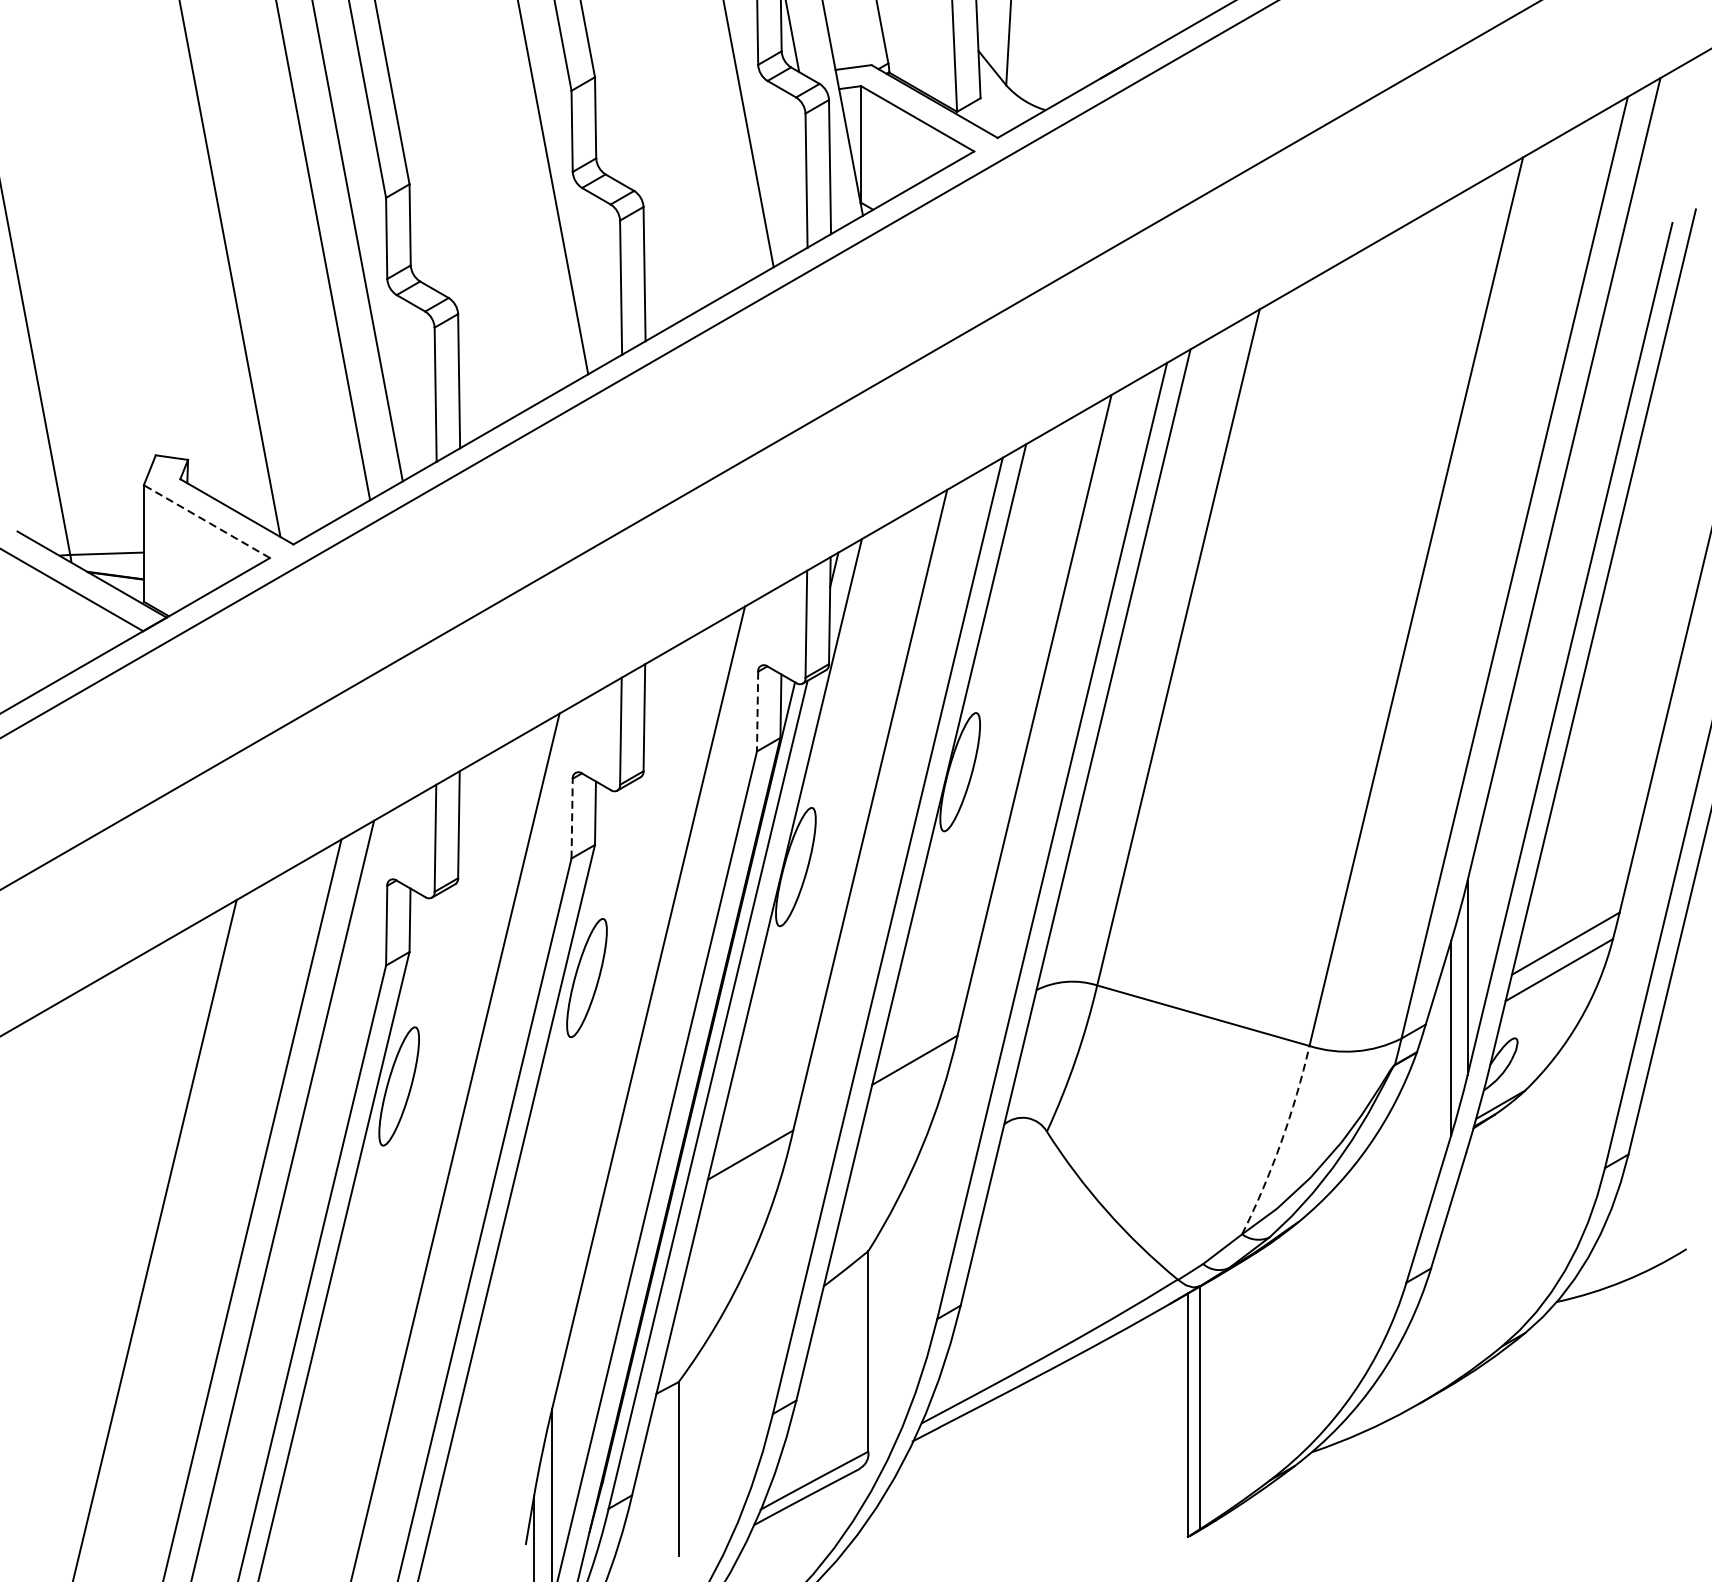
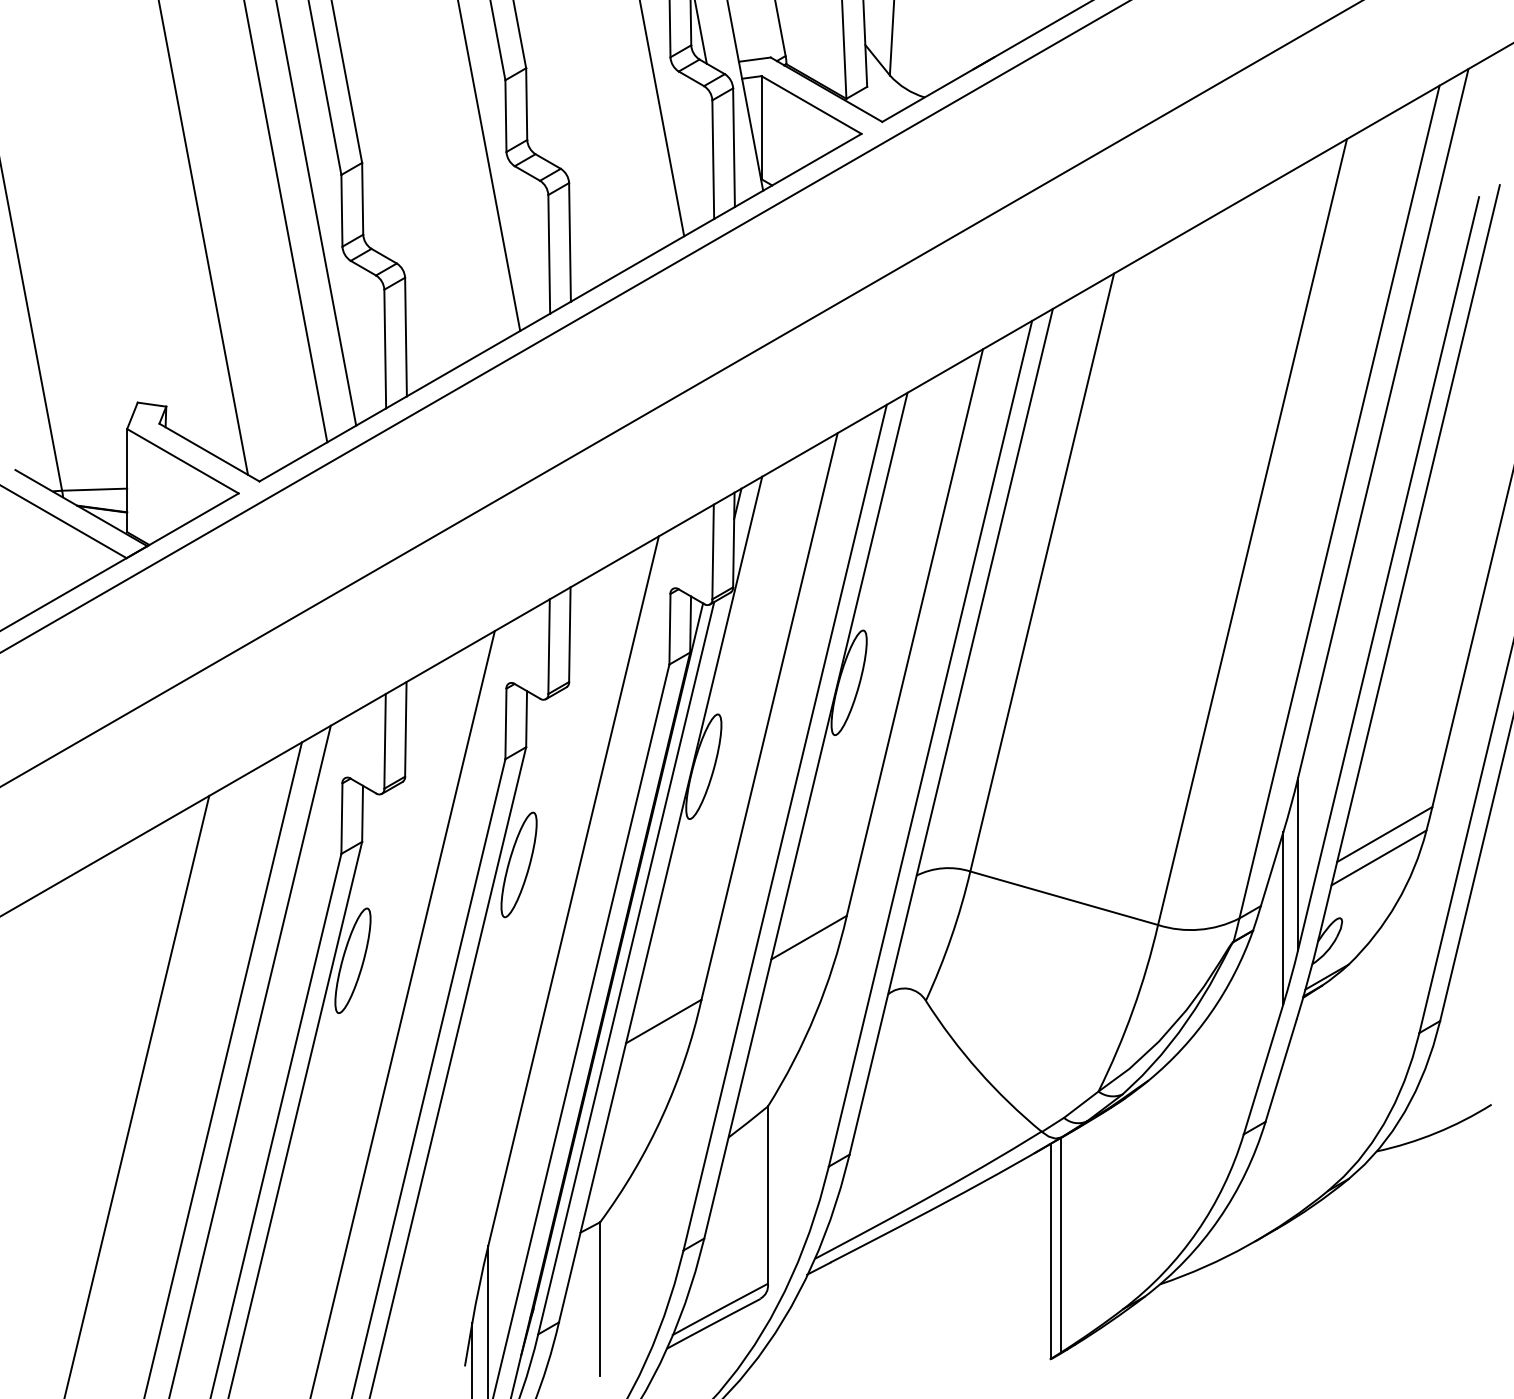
line: (206, 521) -> (182, 461), dashed -> solid
line: (757, 711) -> (669, 629), dashed -> solid
line: (571, 818) -> (505, 723), dashed -> solid
arc: (1281, 1142) -> (1133, 1010), dashed -> solid

